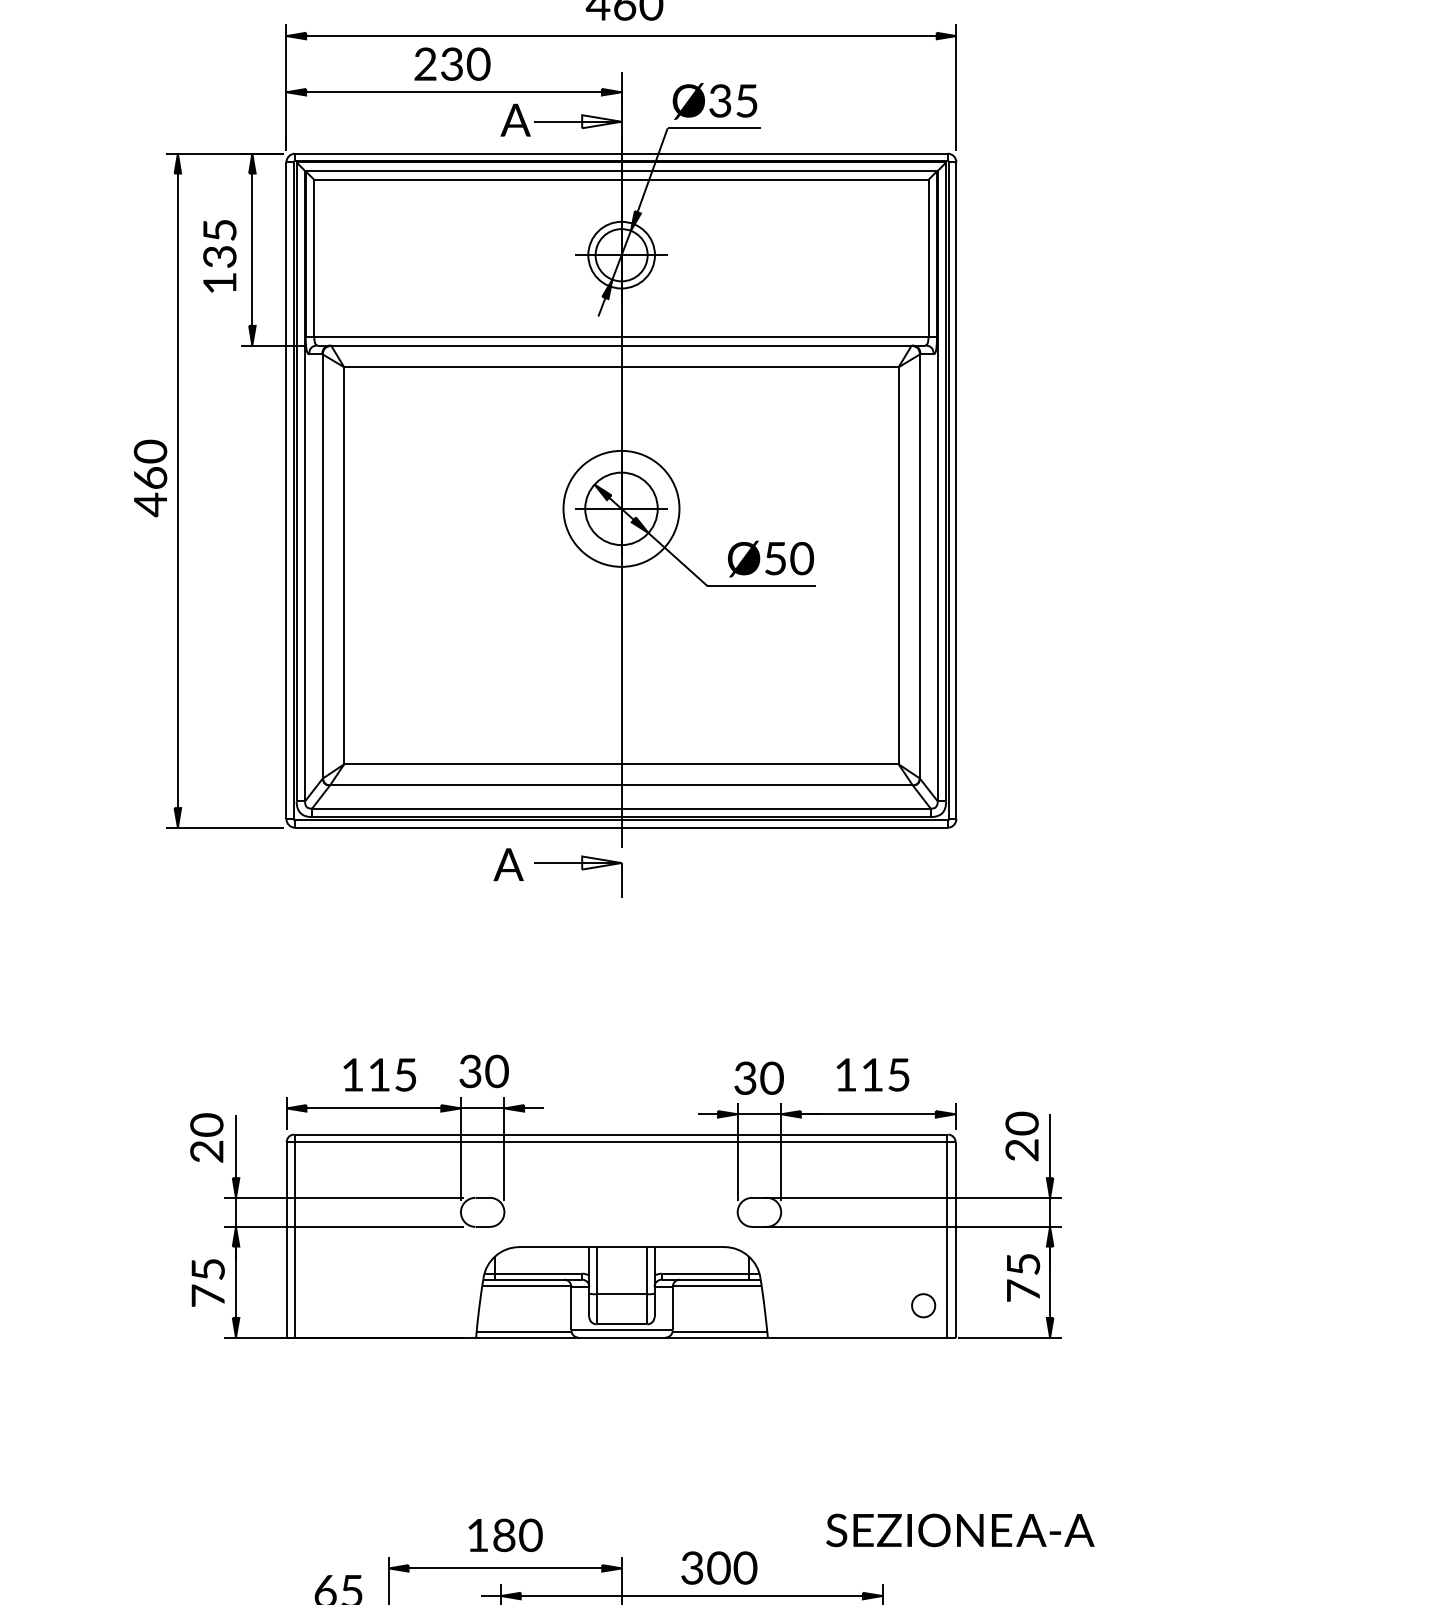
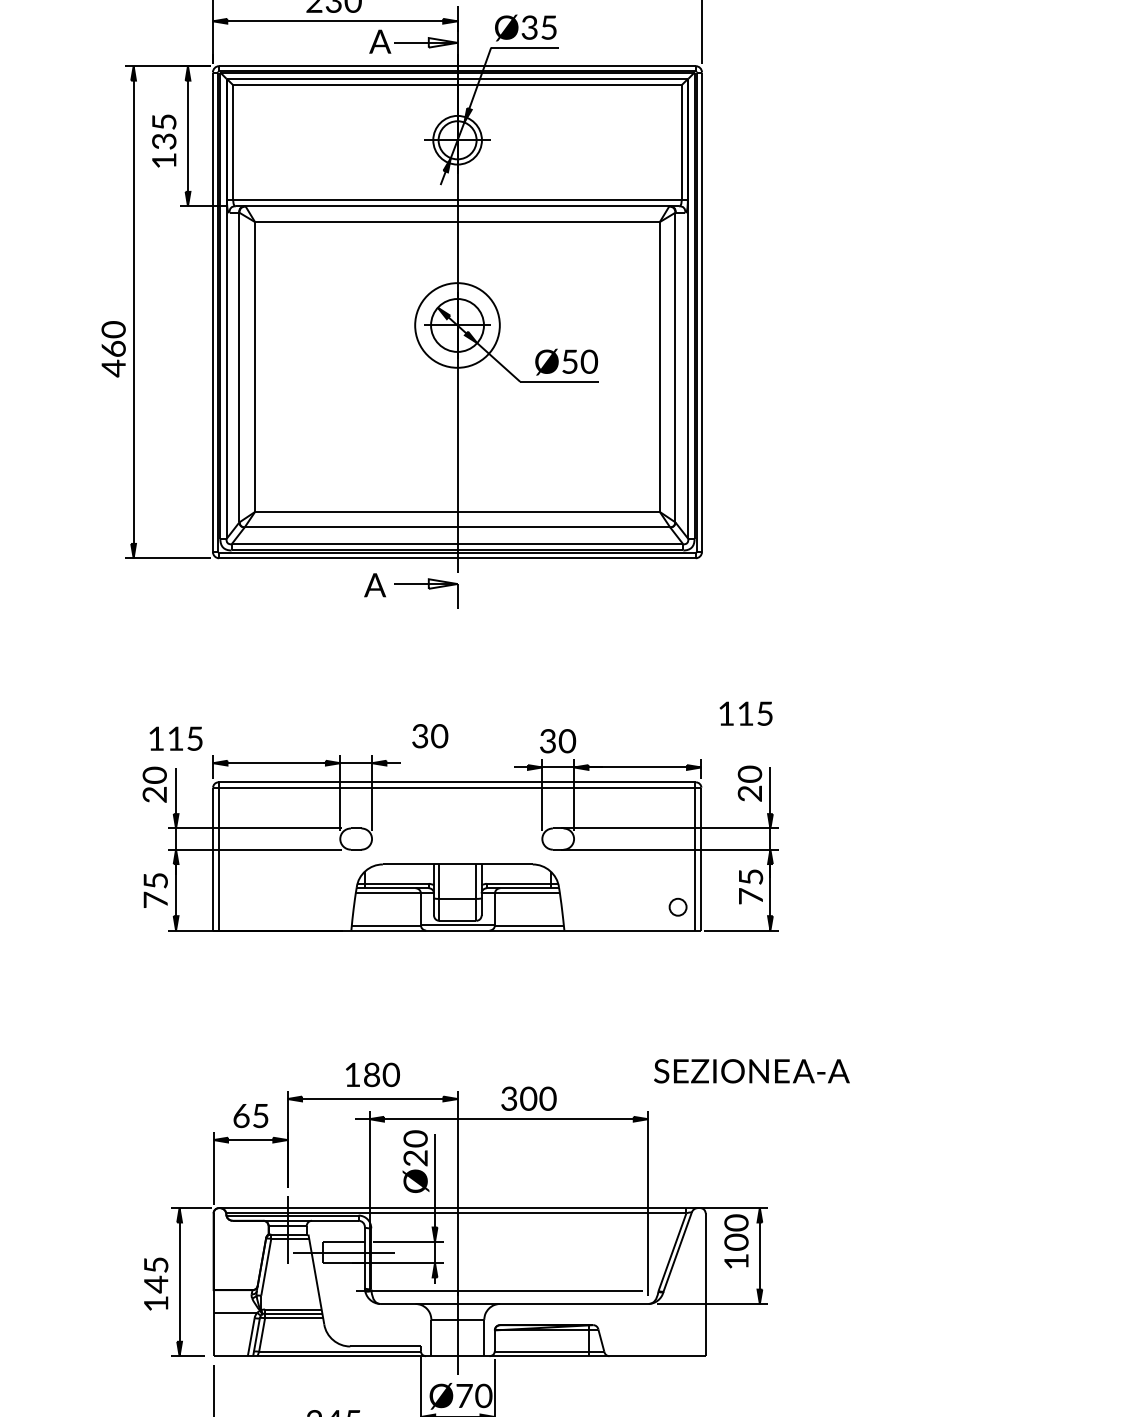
text: (150, 478) -> (113, 349), moved
text: (484, 1071) -> (430, 736), moved
text: (379, 1074) -> (175, 738), moved
text: (872, 1074) -> (745, 713), moved
text: (959, 1530) -> (751, 1071), moved

